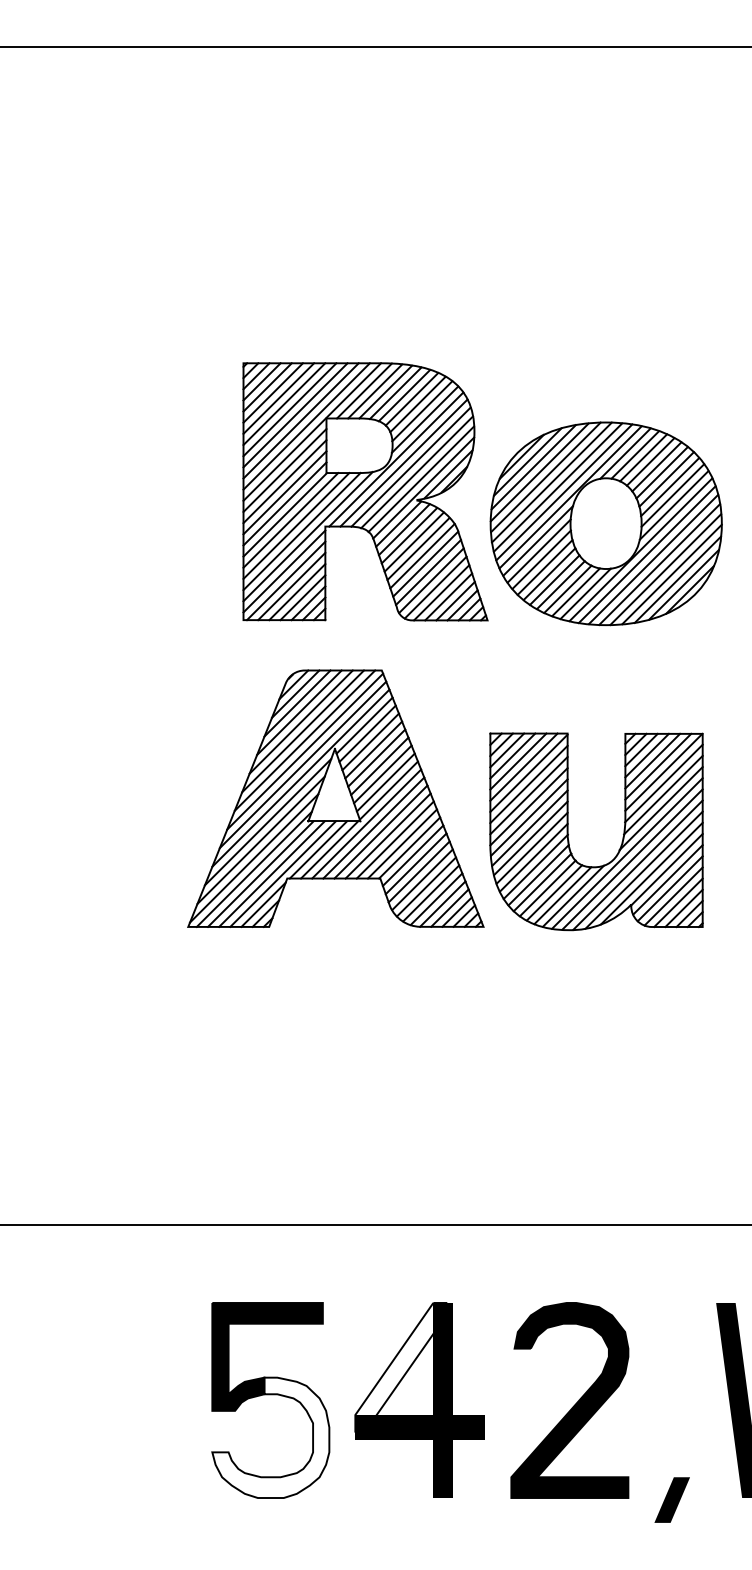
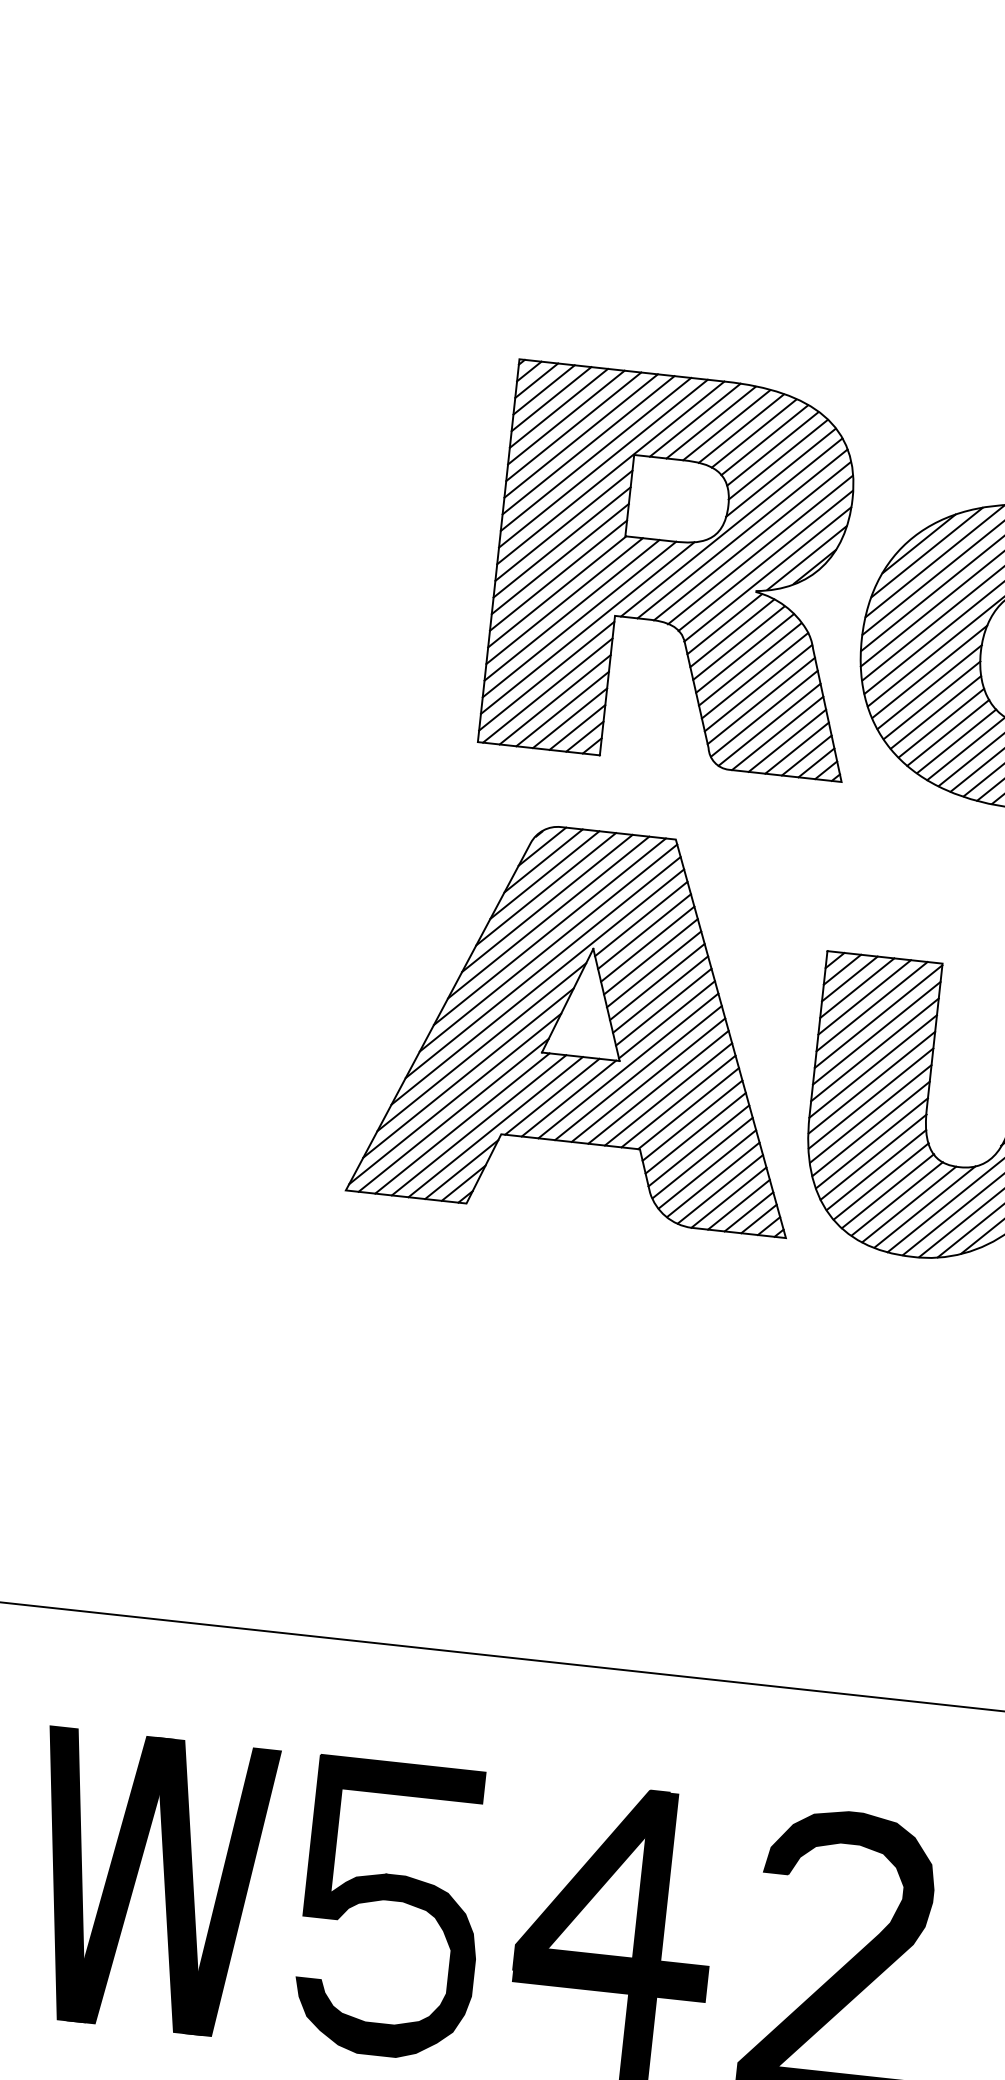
fill: (400, 1366) -> (591, 1879), added
part: (117, 1398) -> (164, 1881), added
fill: (270, 1437) -> (385, 1964), added

